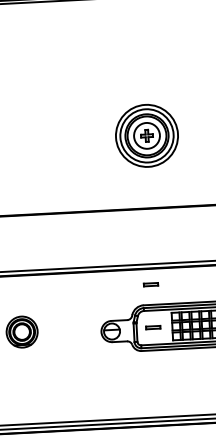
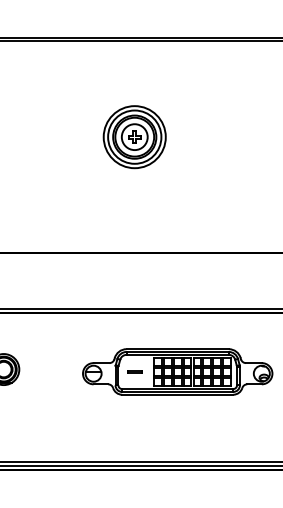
part: (146, 136) -> (134, 137), moved
line: (150, 284) -> (134, 328), removed

